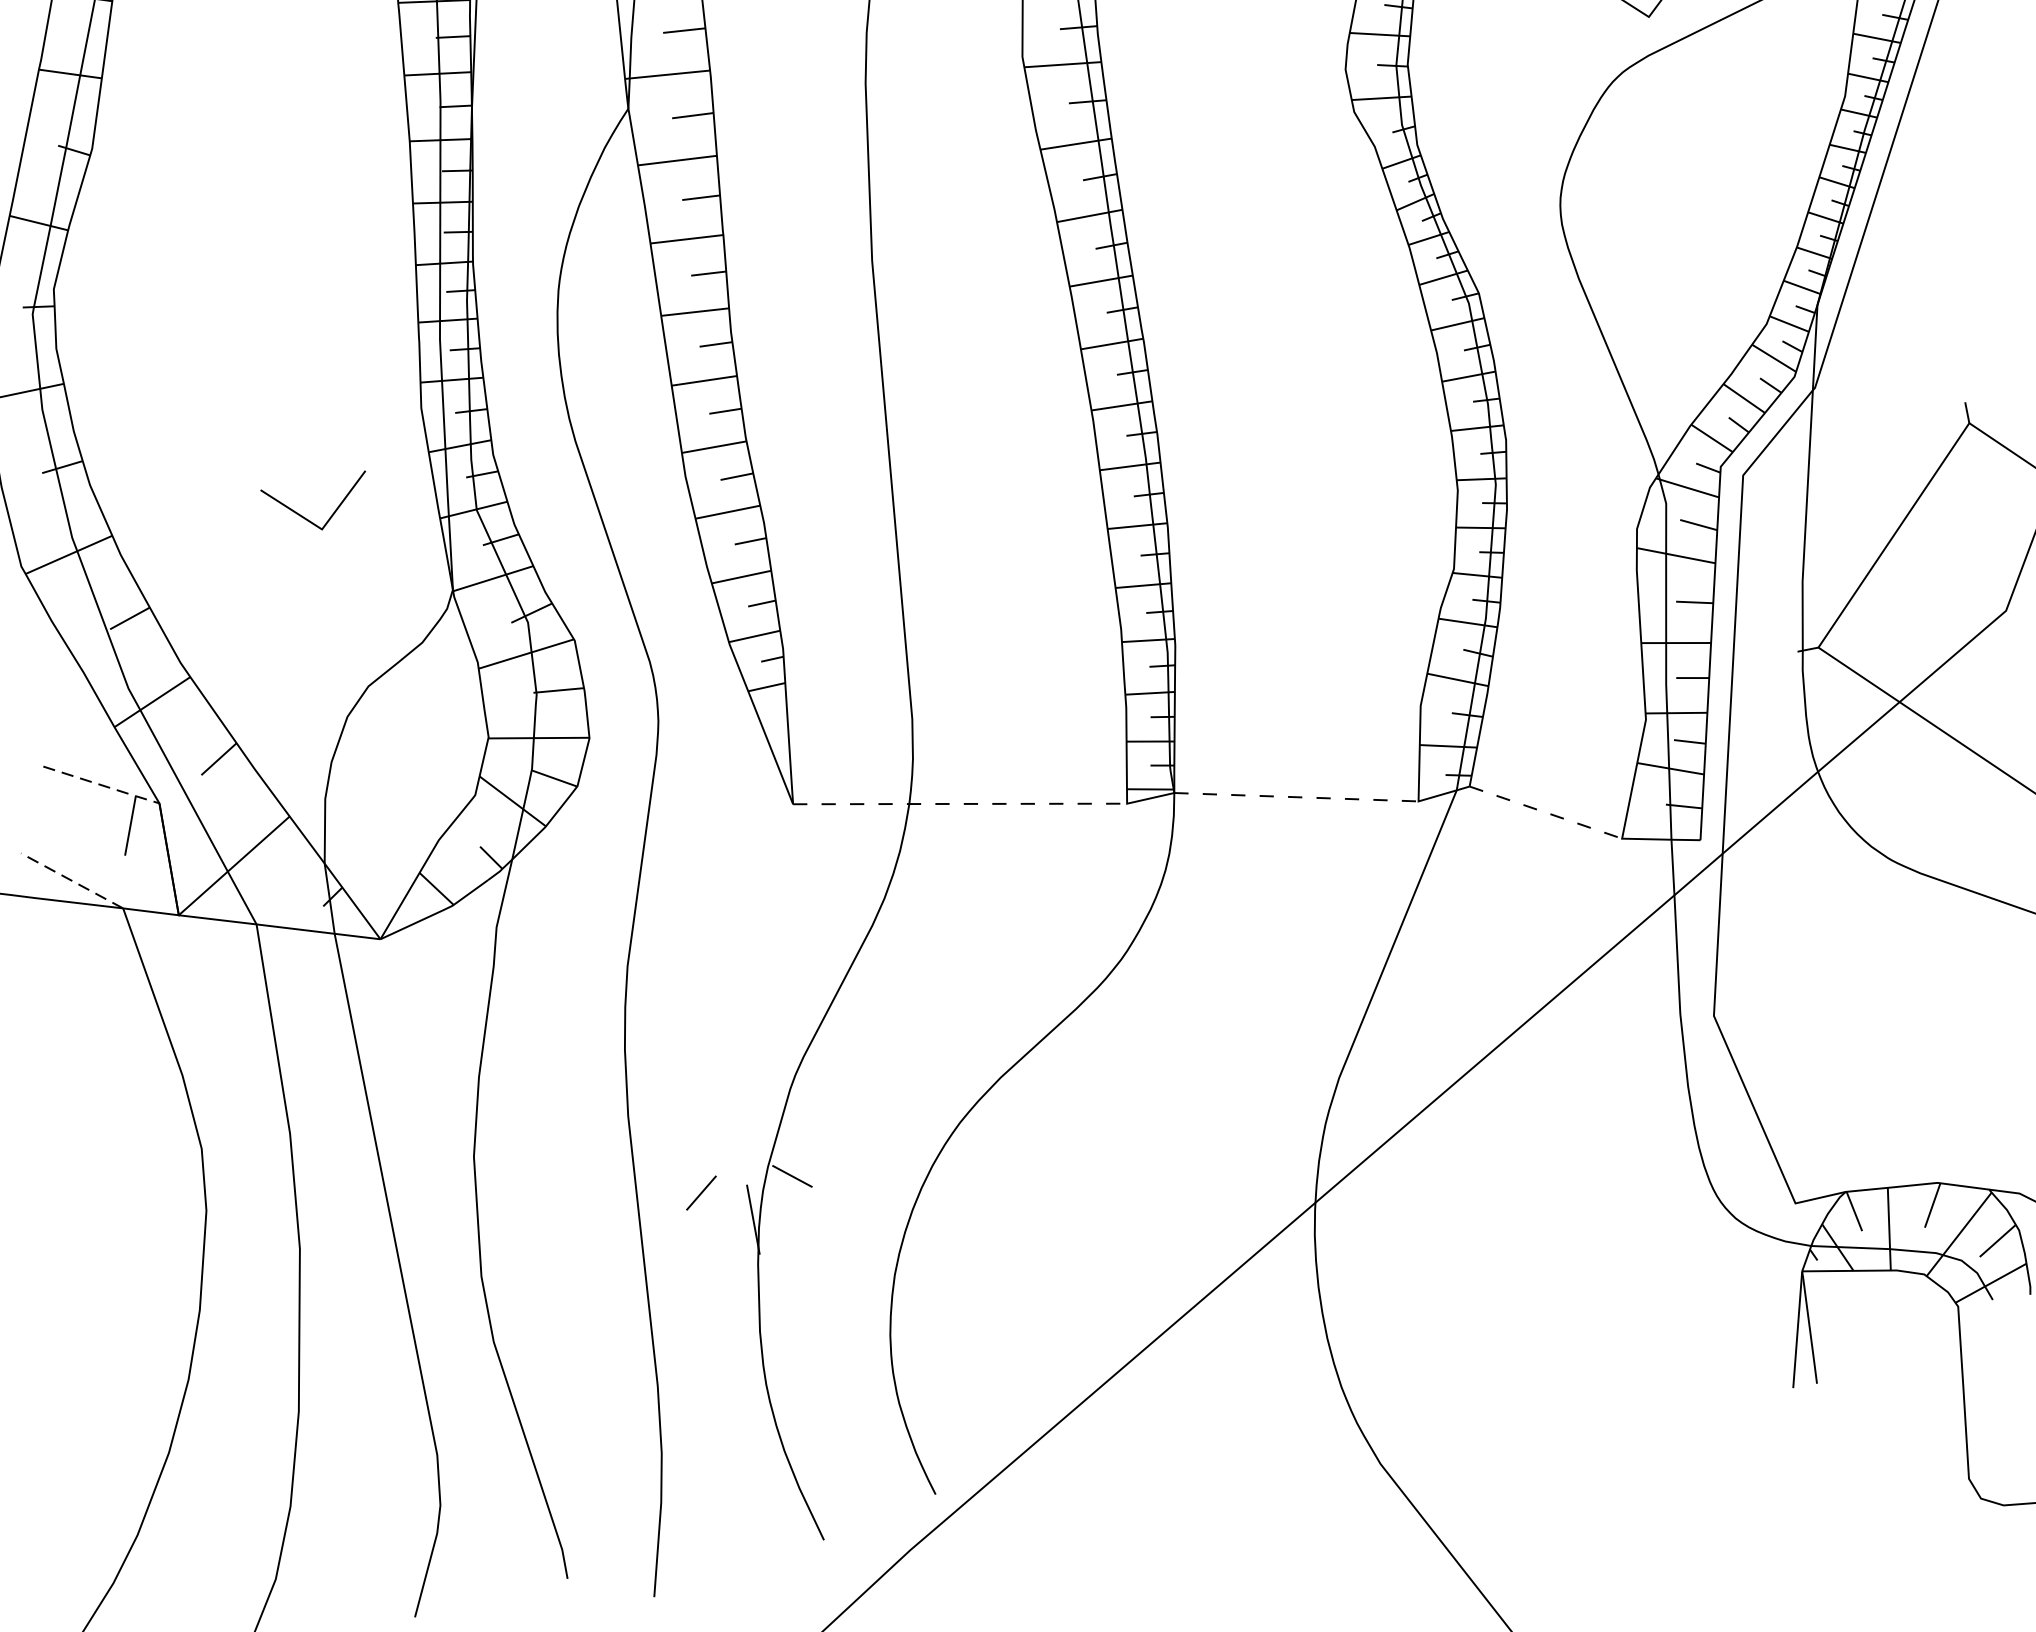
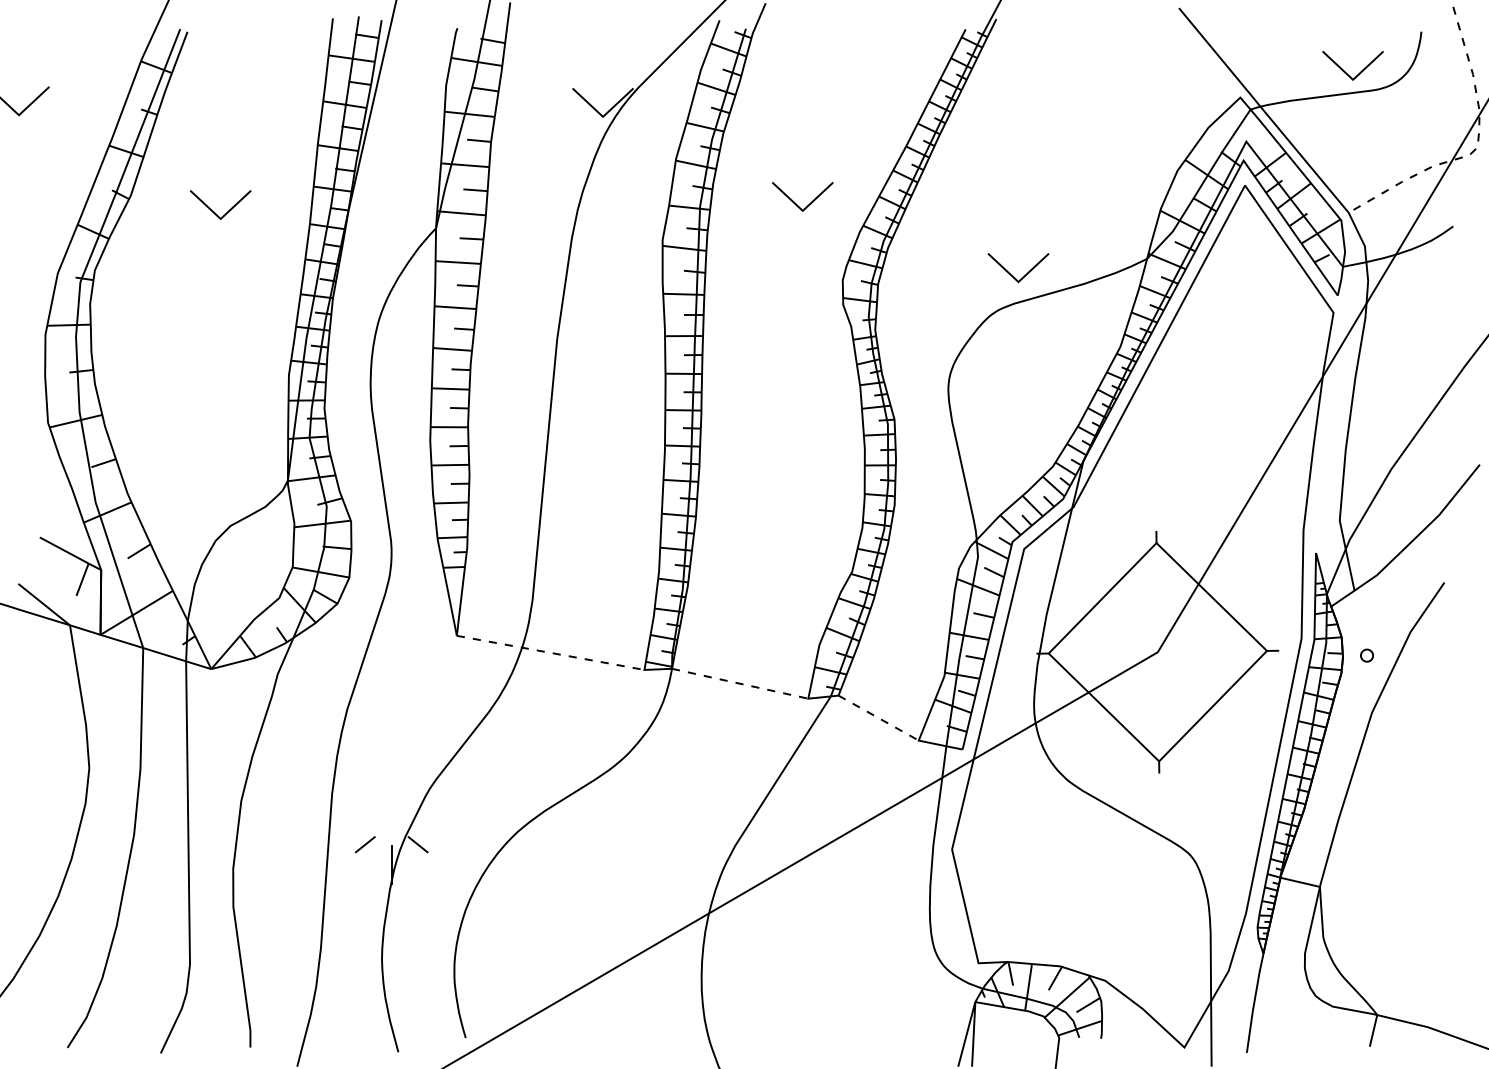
part: (306, 517) -> (213, 210), moved
line: (103, 785) -> (71, 554), dashed -> solid
line: (70, 880) -> (43, 604), dashed -> solid

